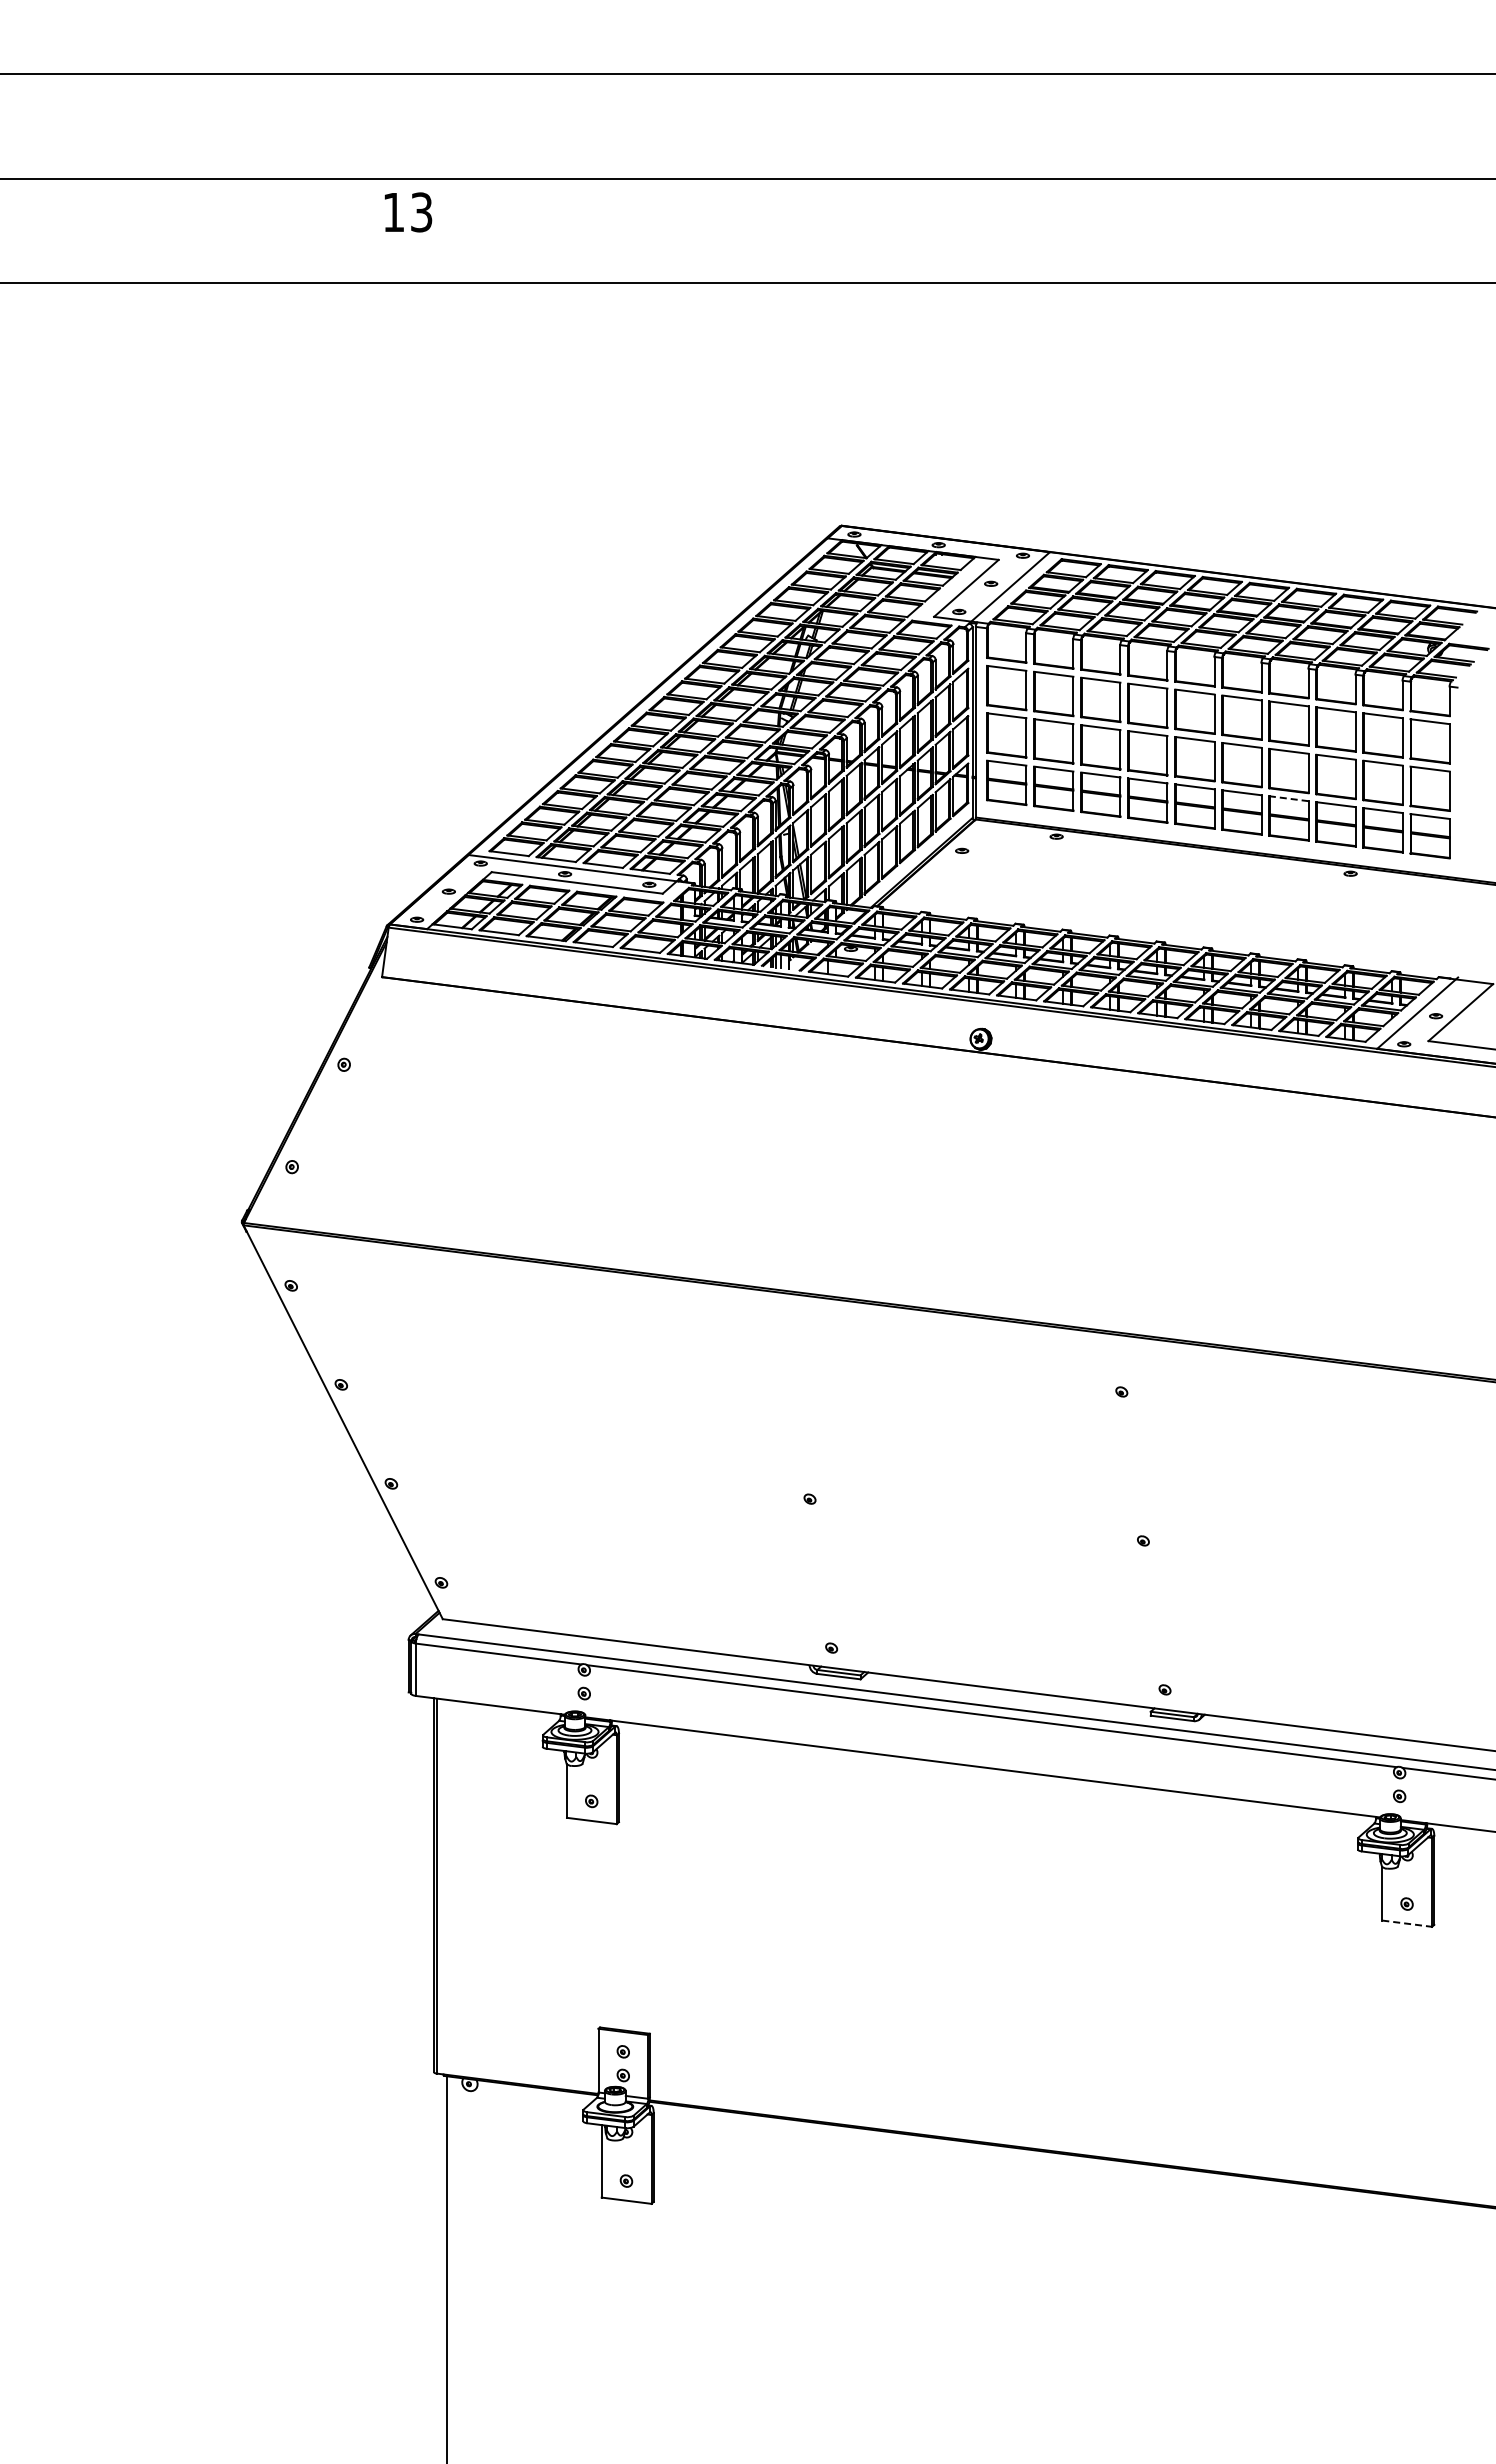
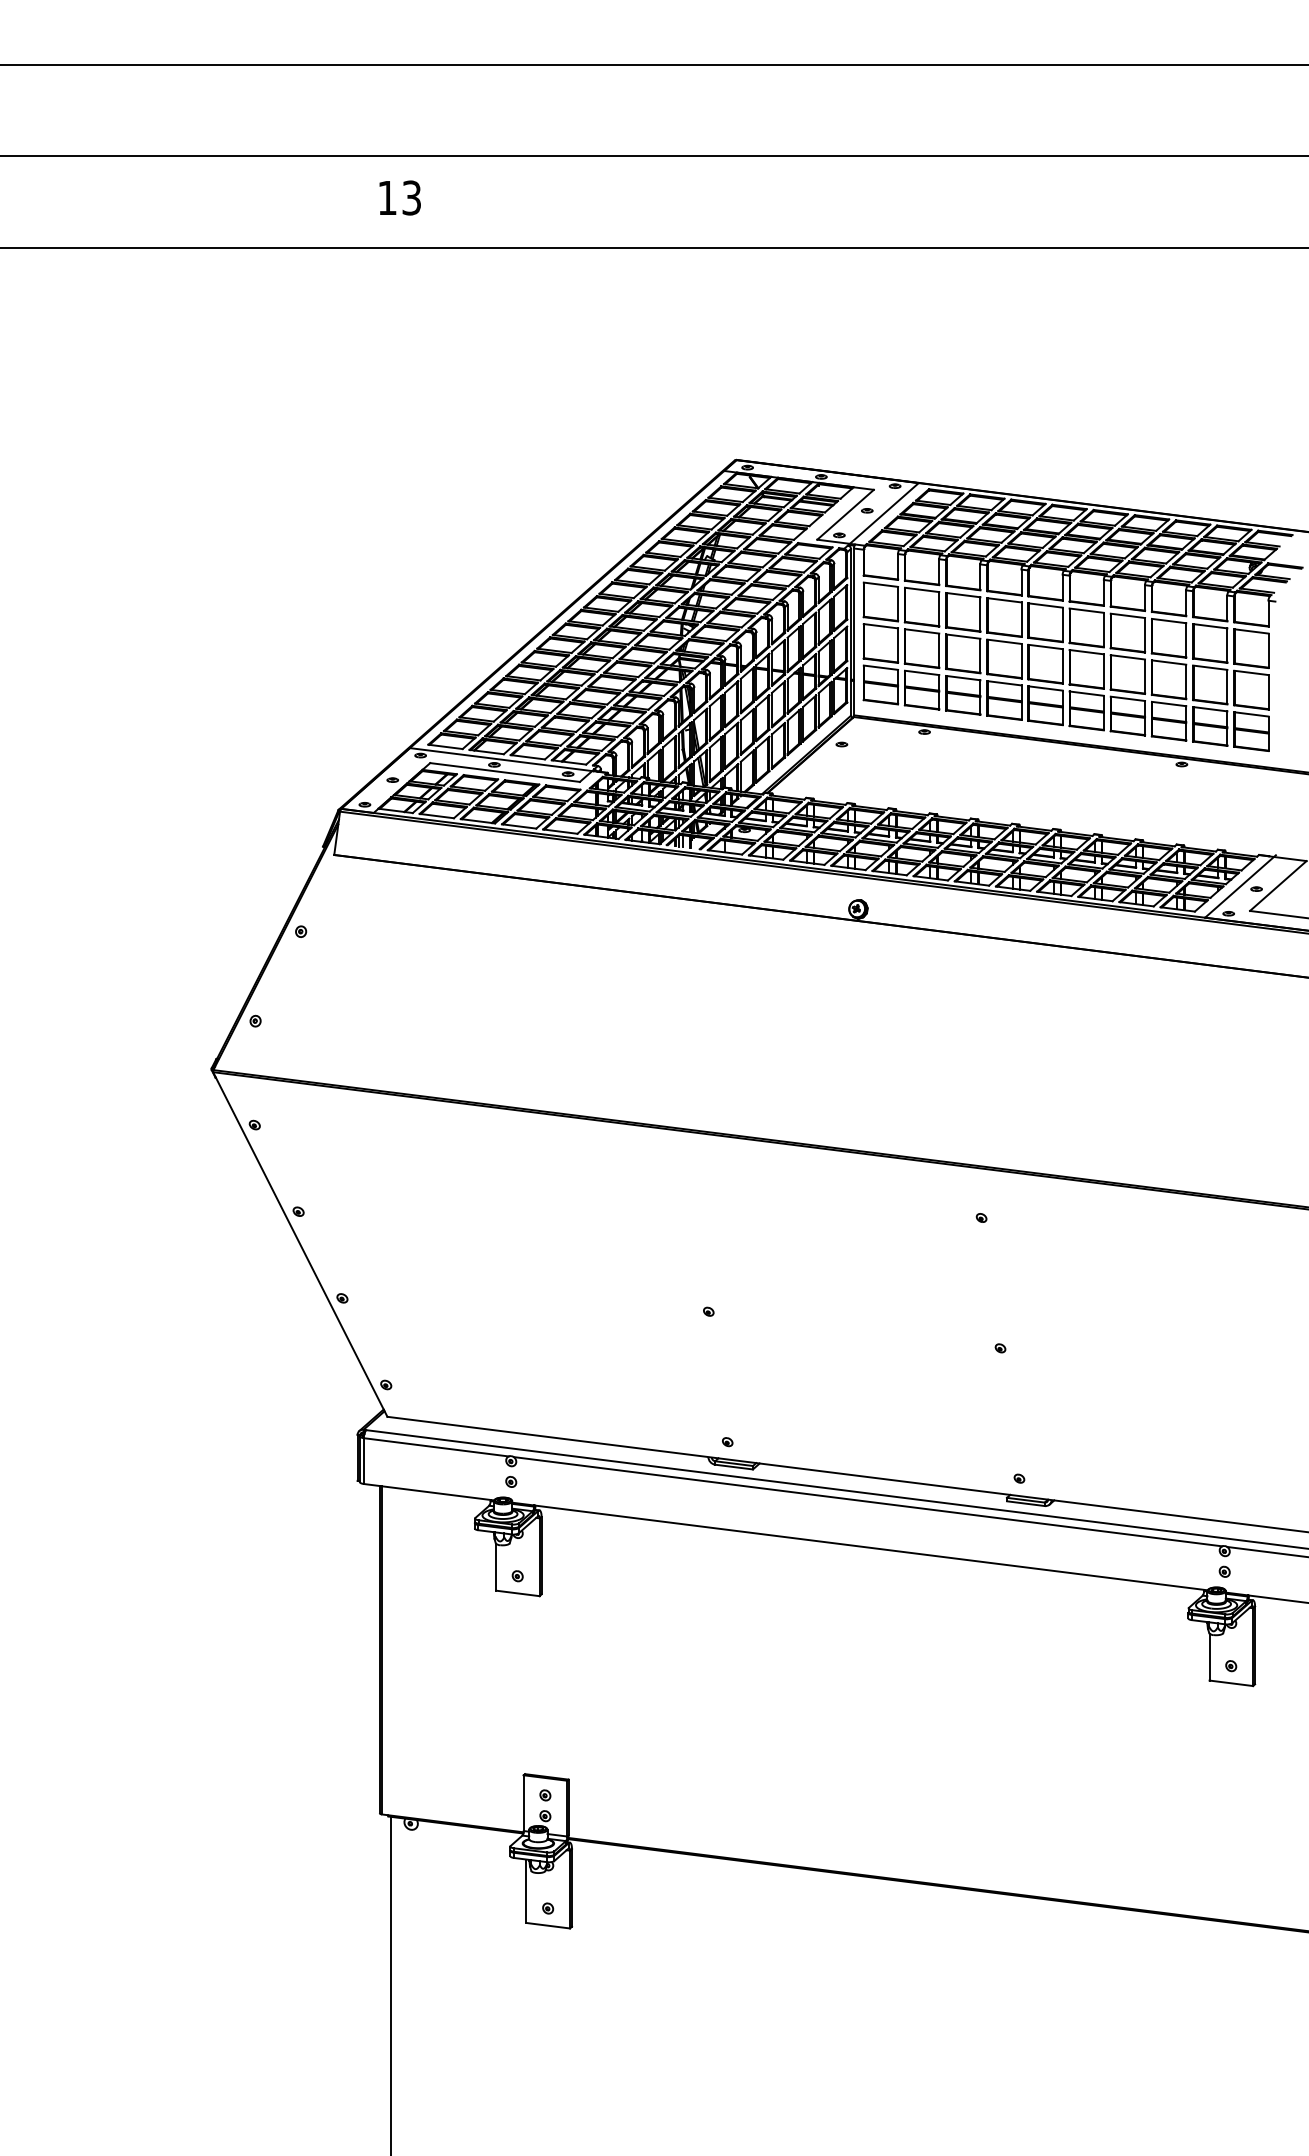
text: (408, 212) -> (400, 198), moved
line: (1288, 798) -> (1127, 698), dashed -> solid
line: (1407, 1923) -> (1231, 1683), dashed -> solid

